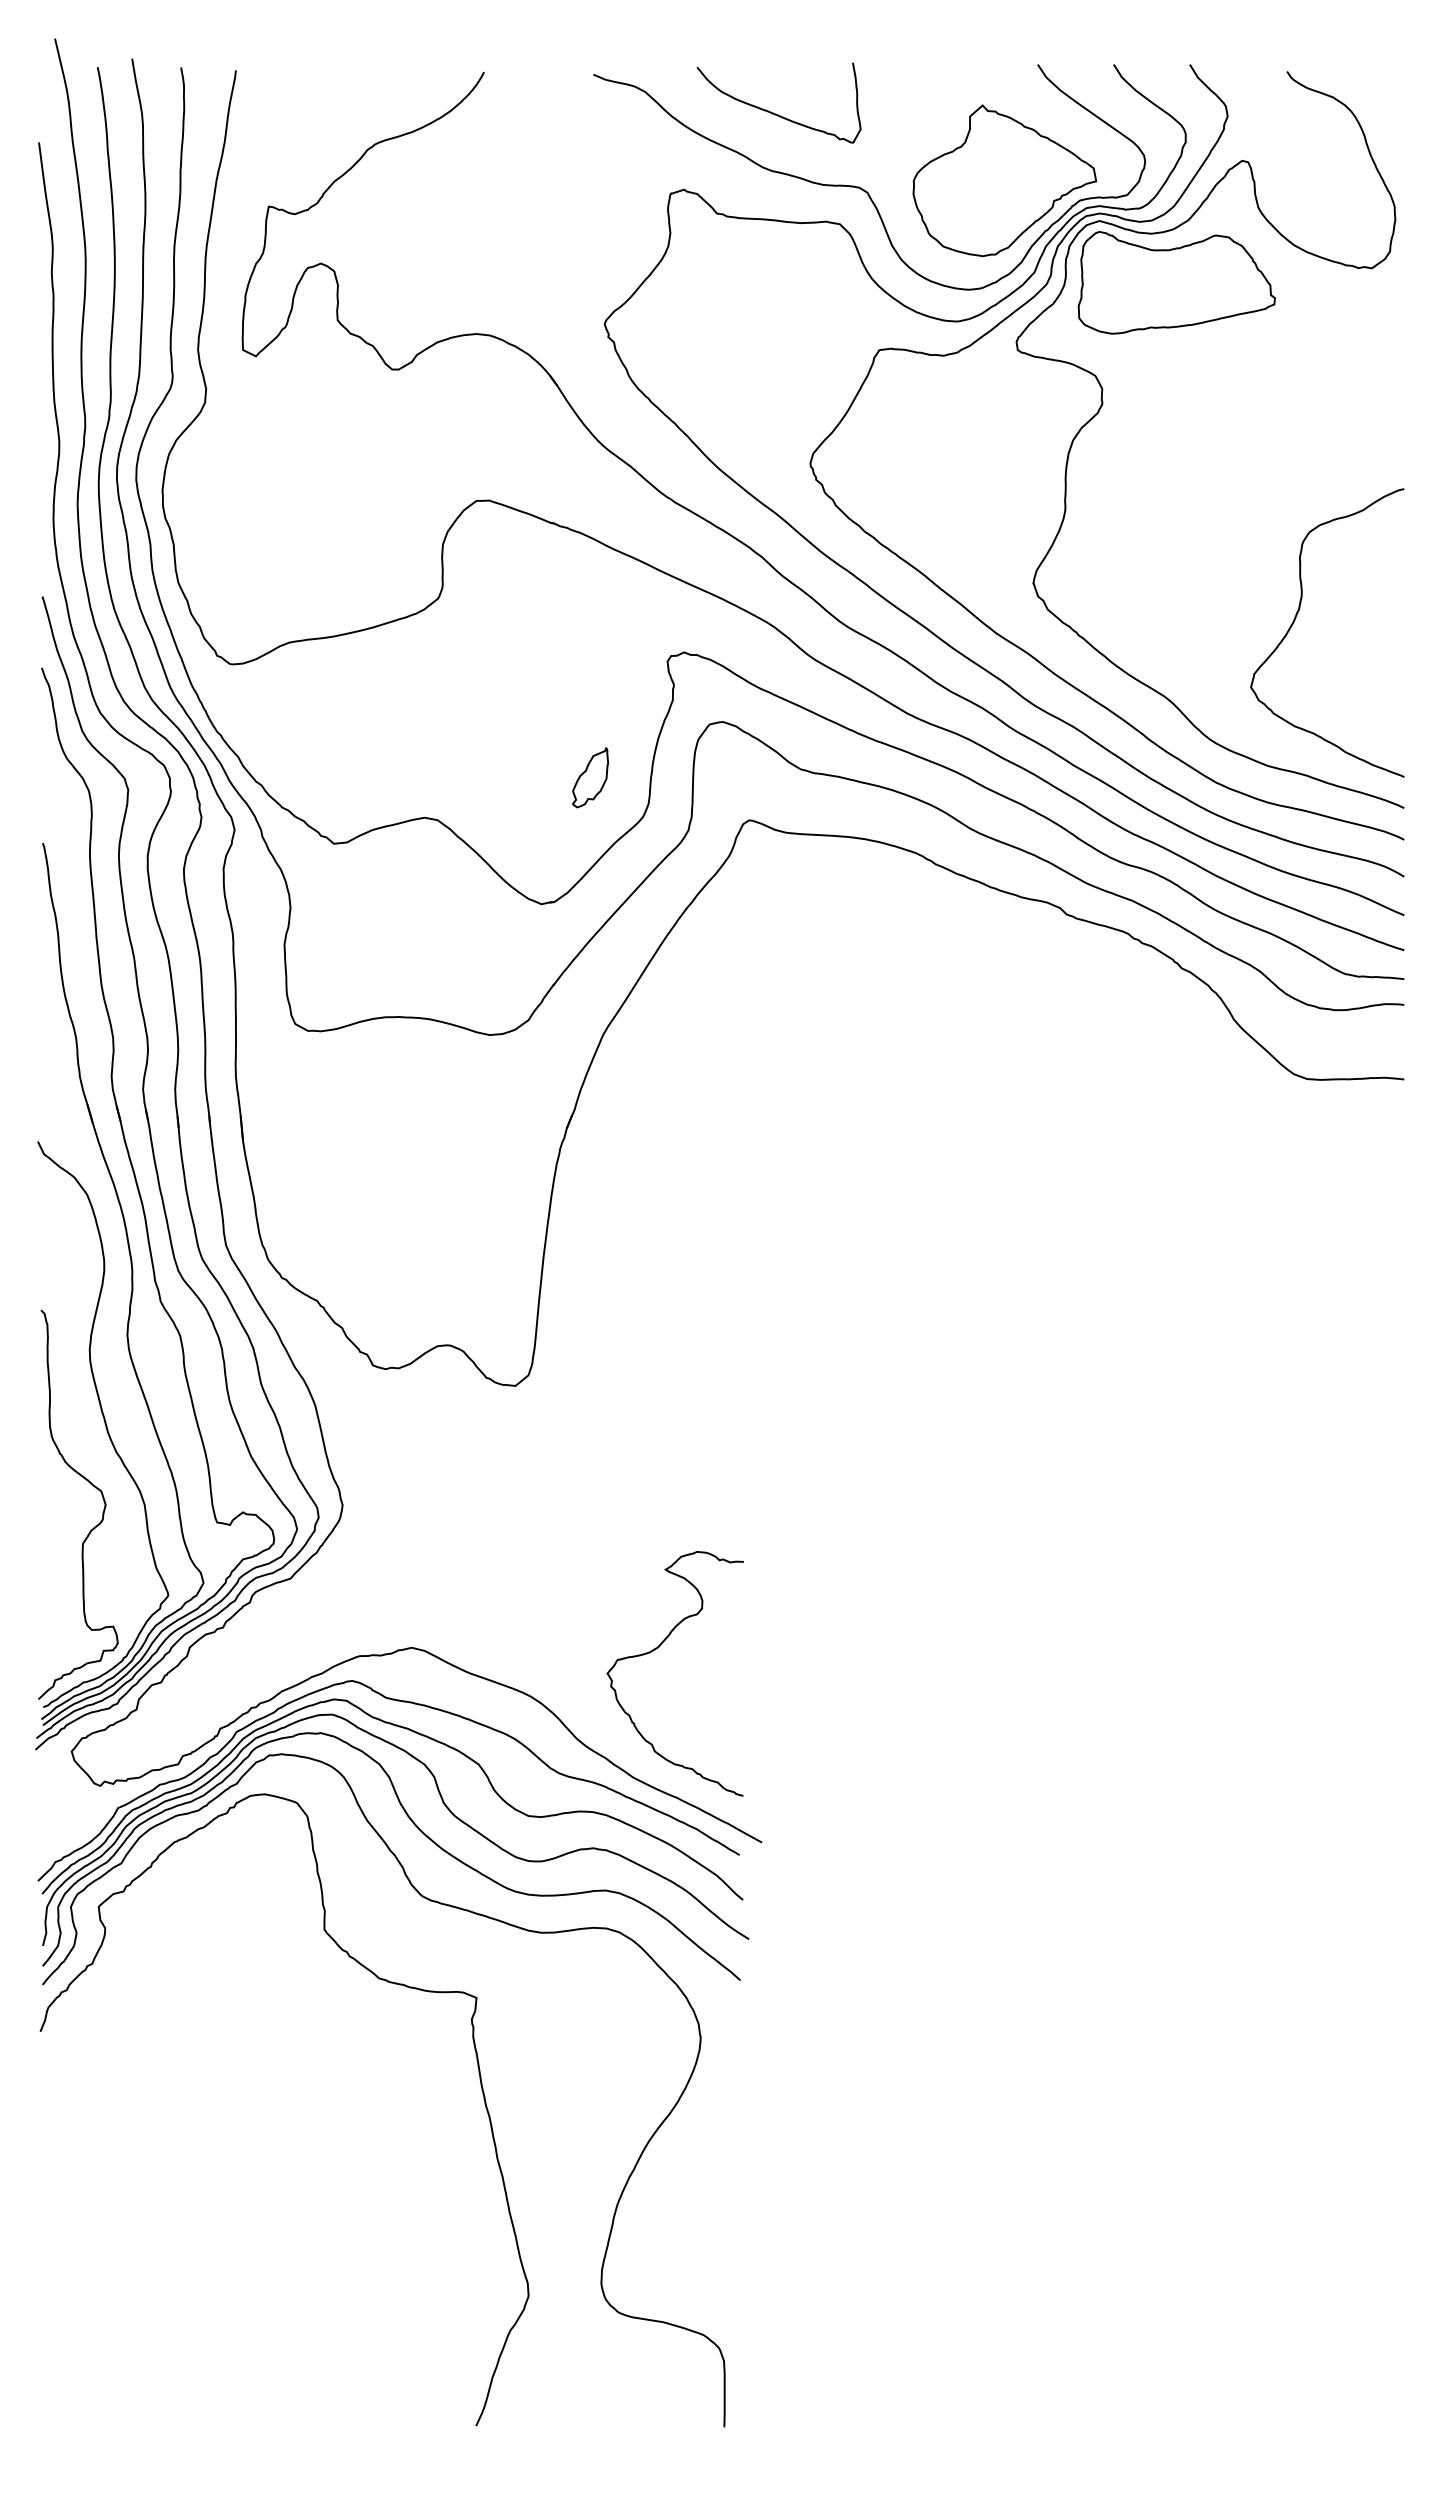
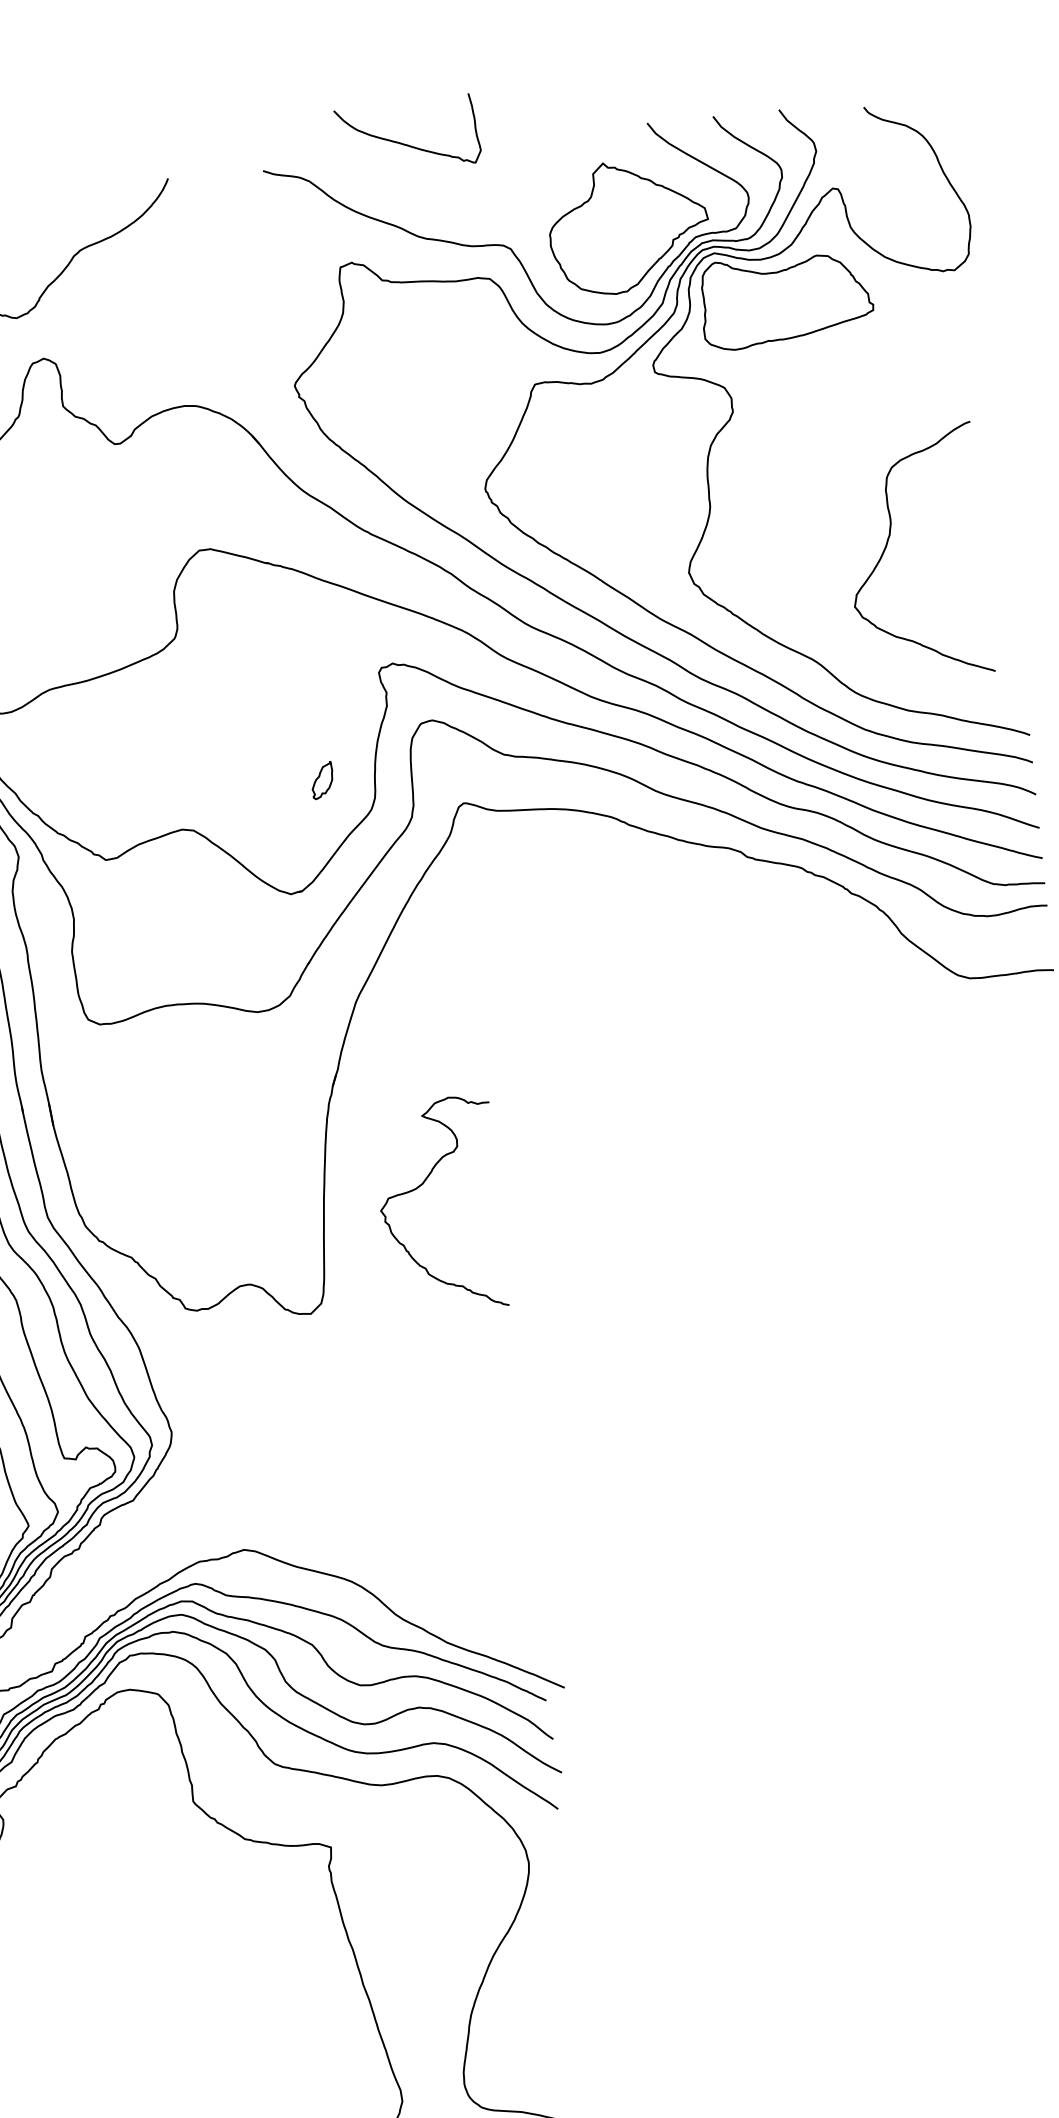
curve: (773, 112) -> (403, 143), moved
curve: (1295, 620) -> (887, 545), moved
part: (590, 777) -> (322, 780), size x0.7
curve: (658, 1648) -> (423, 1184), moved

